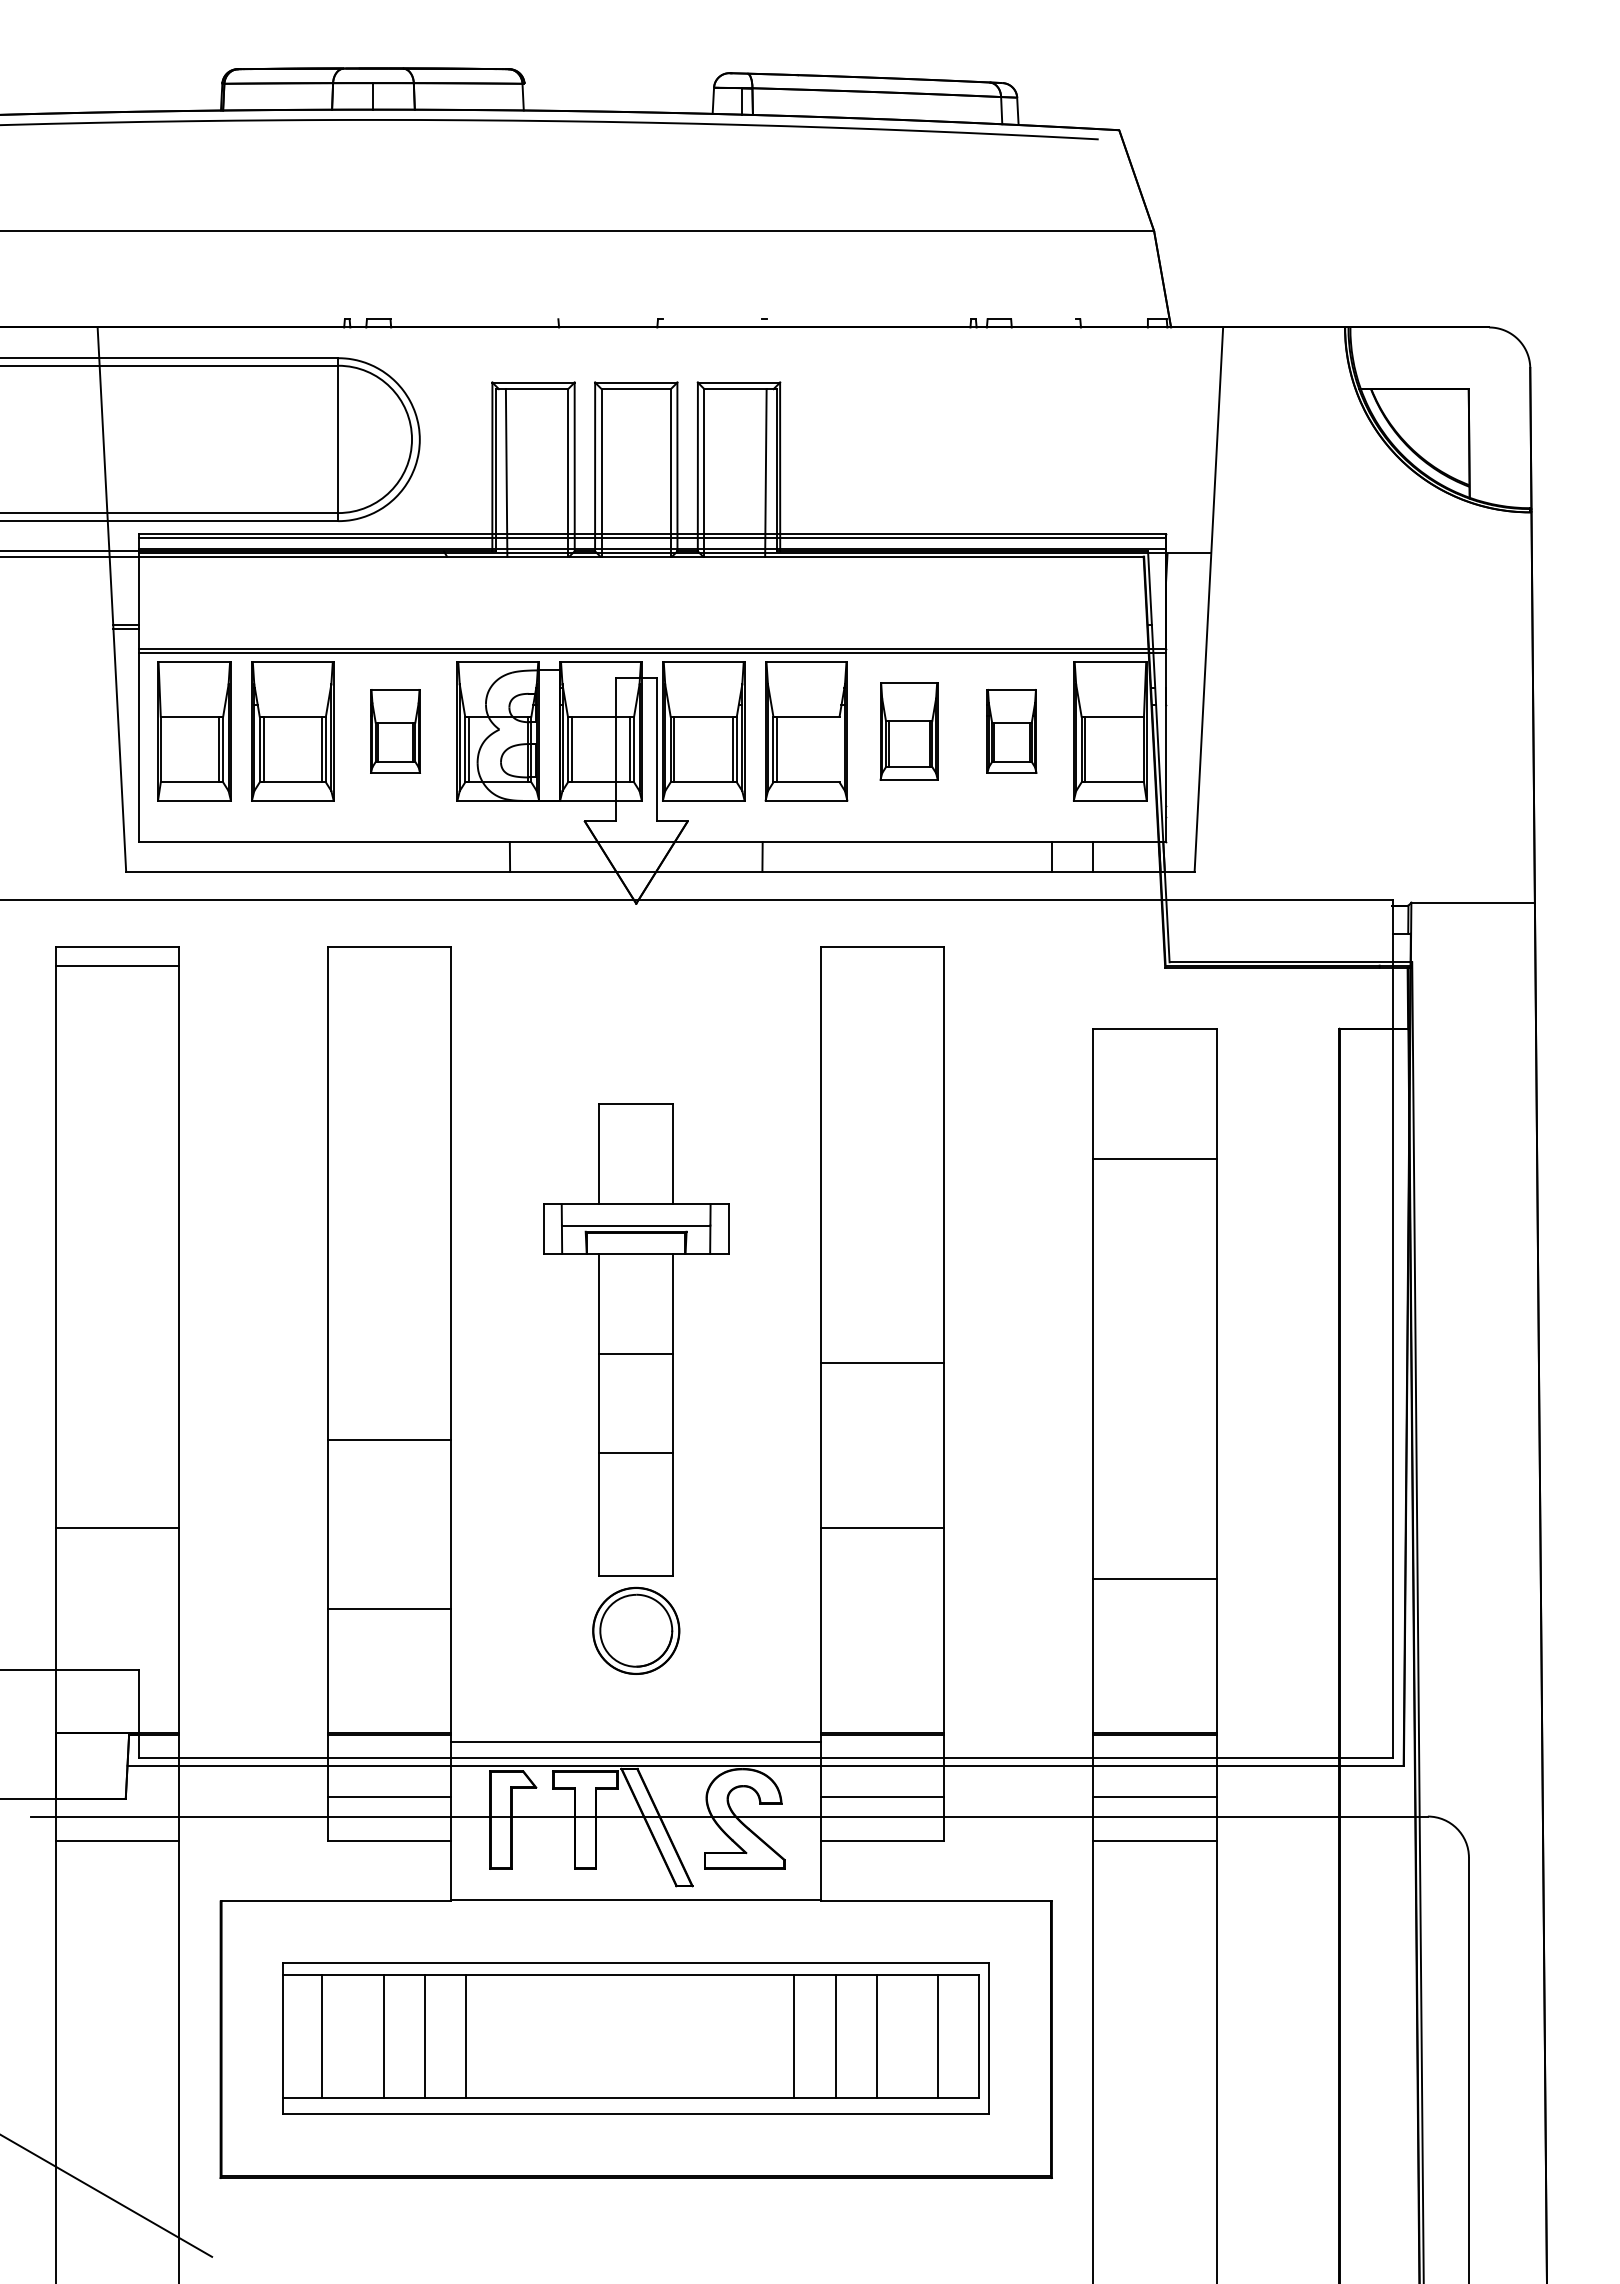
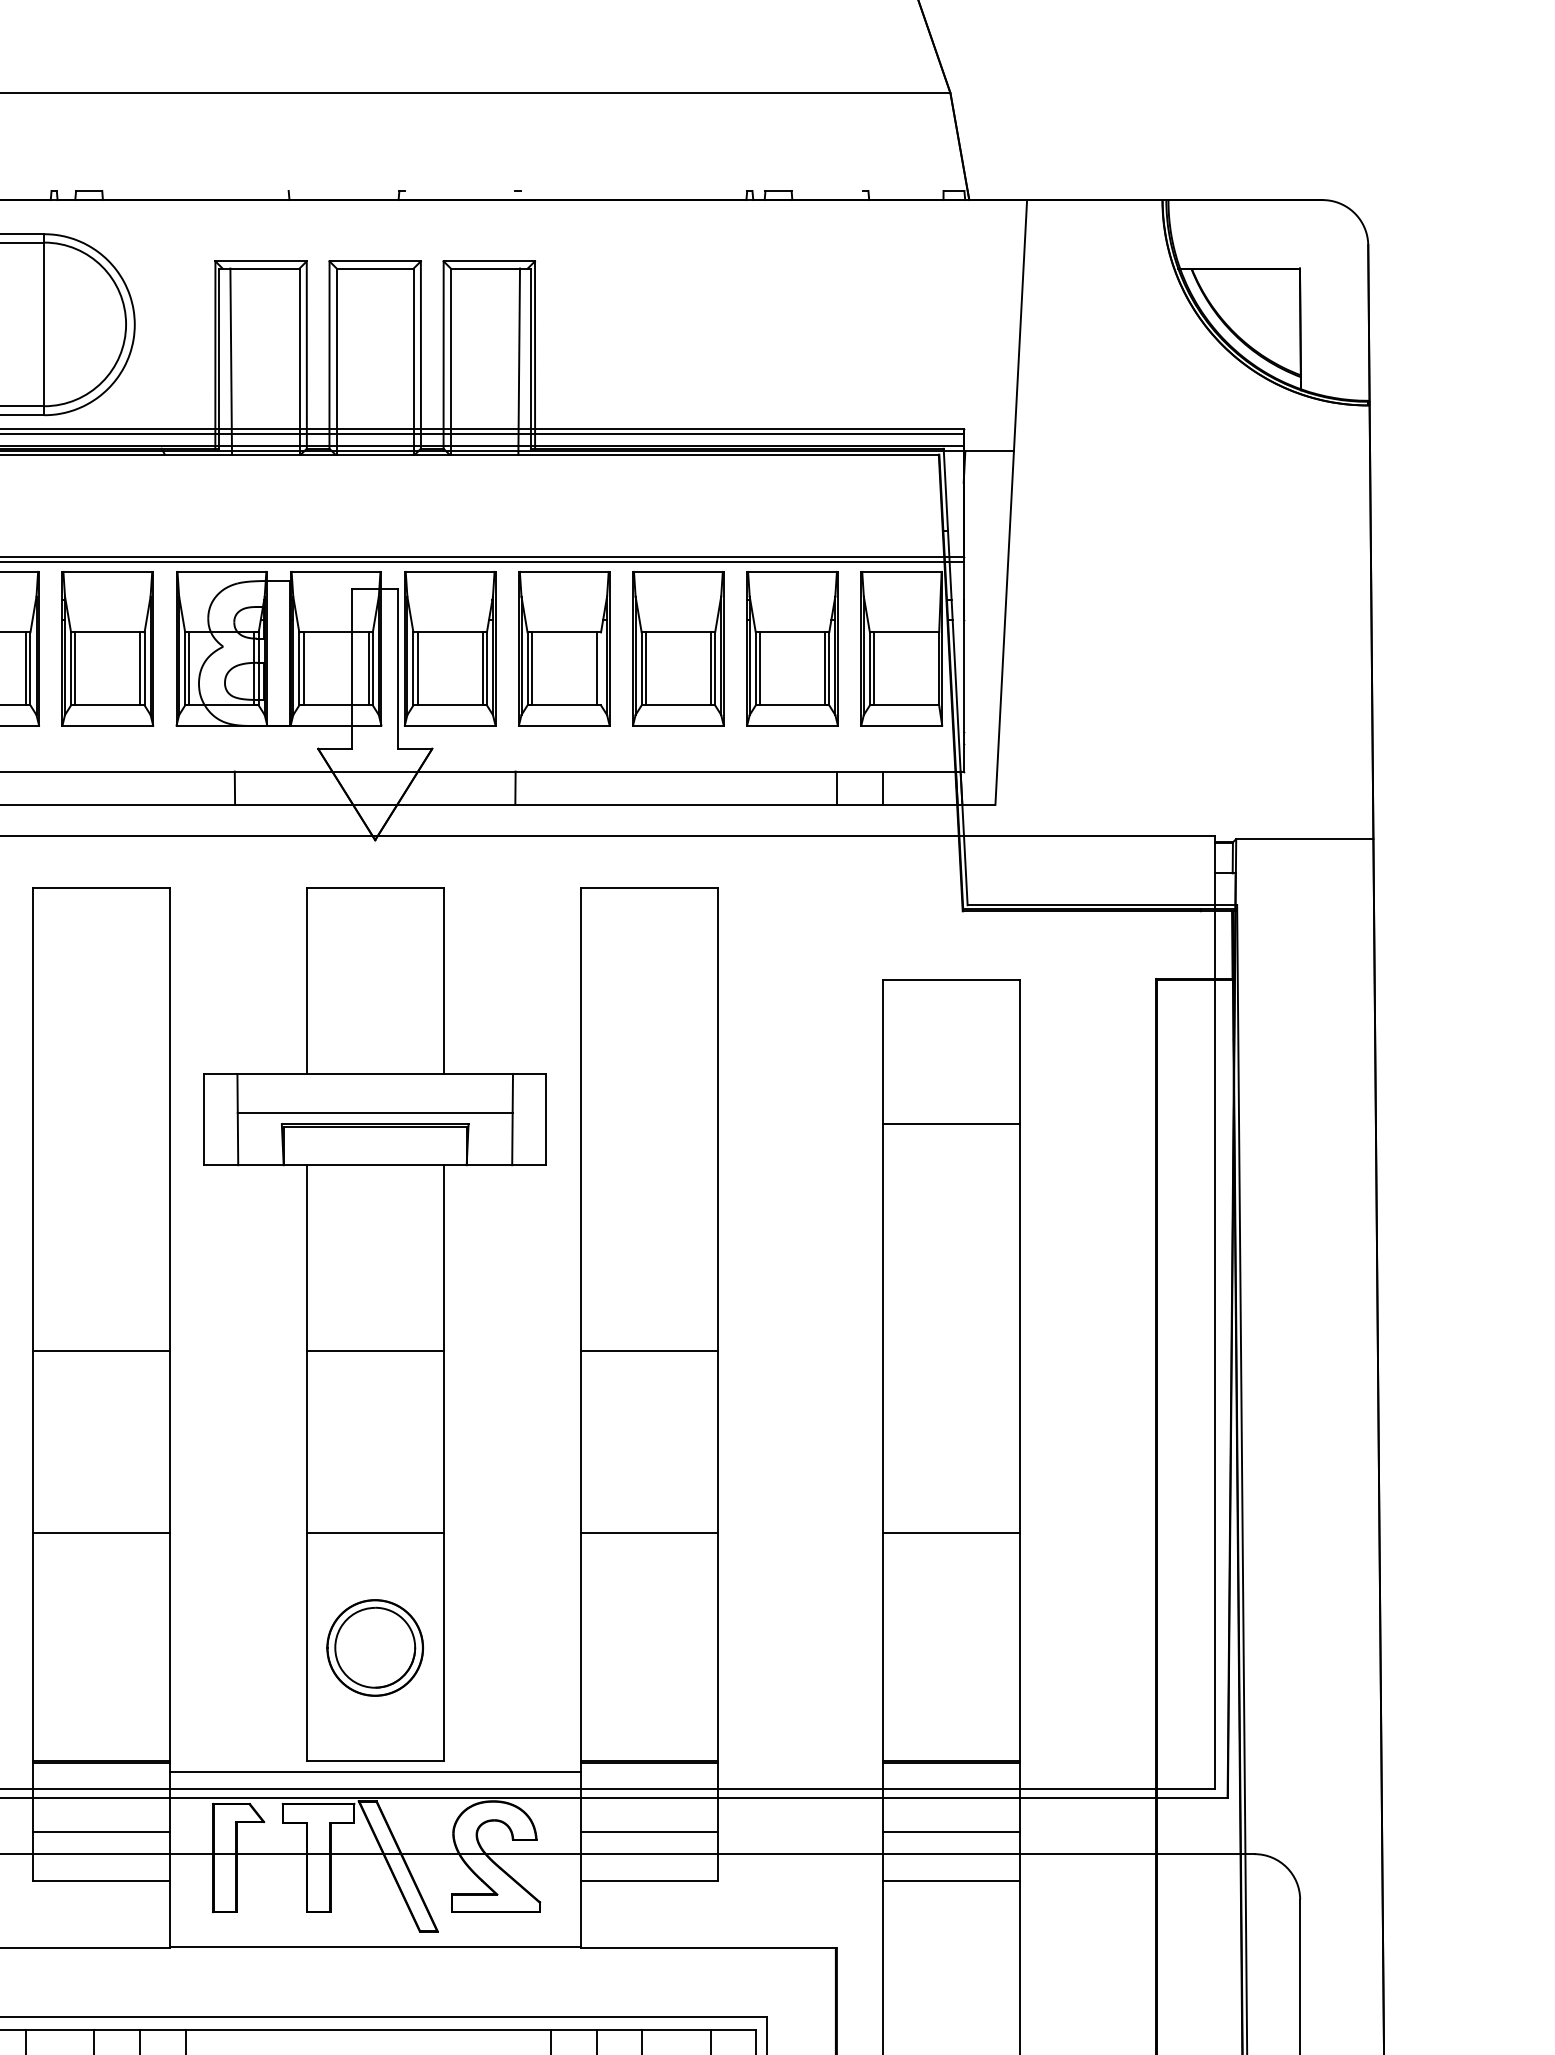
part: (395, 731) -> (107, 648), size x1.67
part: (908, 731) -> (677, 648), size x1.43
part: (1011, 731) -> (792, 648), size x1.67
line: (835, 749) -> (596, 668), added
part: (635, 1339) -> (374, 1324), size x1.67
line: (389, 1440) -> (101, 1350), moved
line: (1154, 1578) -> (950, 1533), moved
line: (389, 1608) -> (101, 1533), moved

